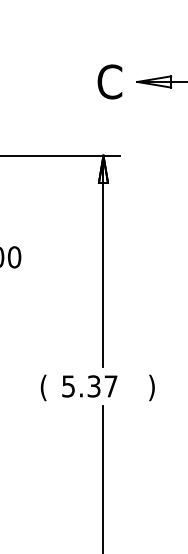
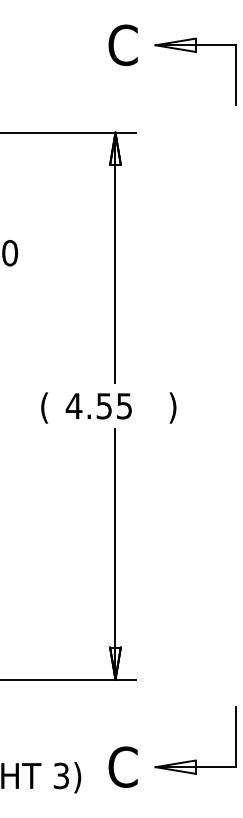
text: (89, 386) -> (98, 406), 5.37 -> 4.55

